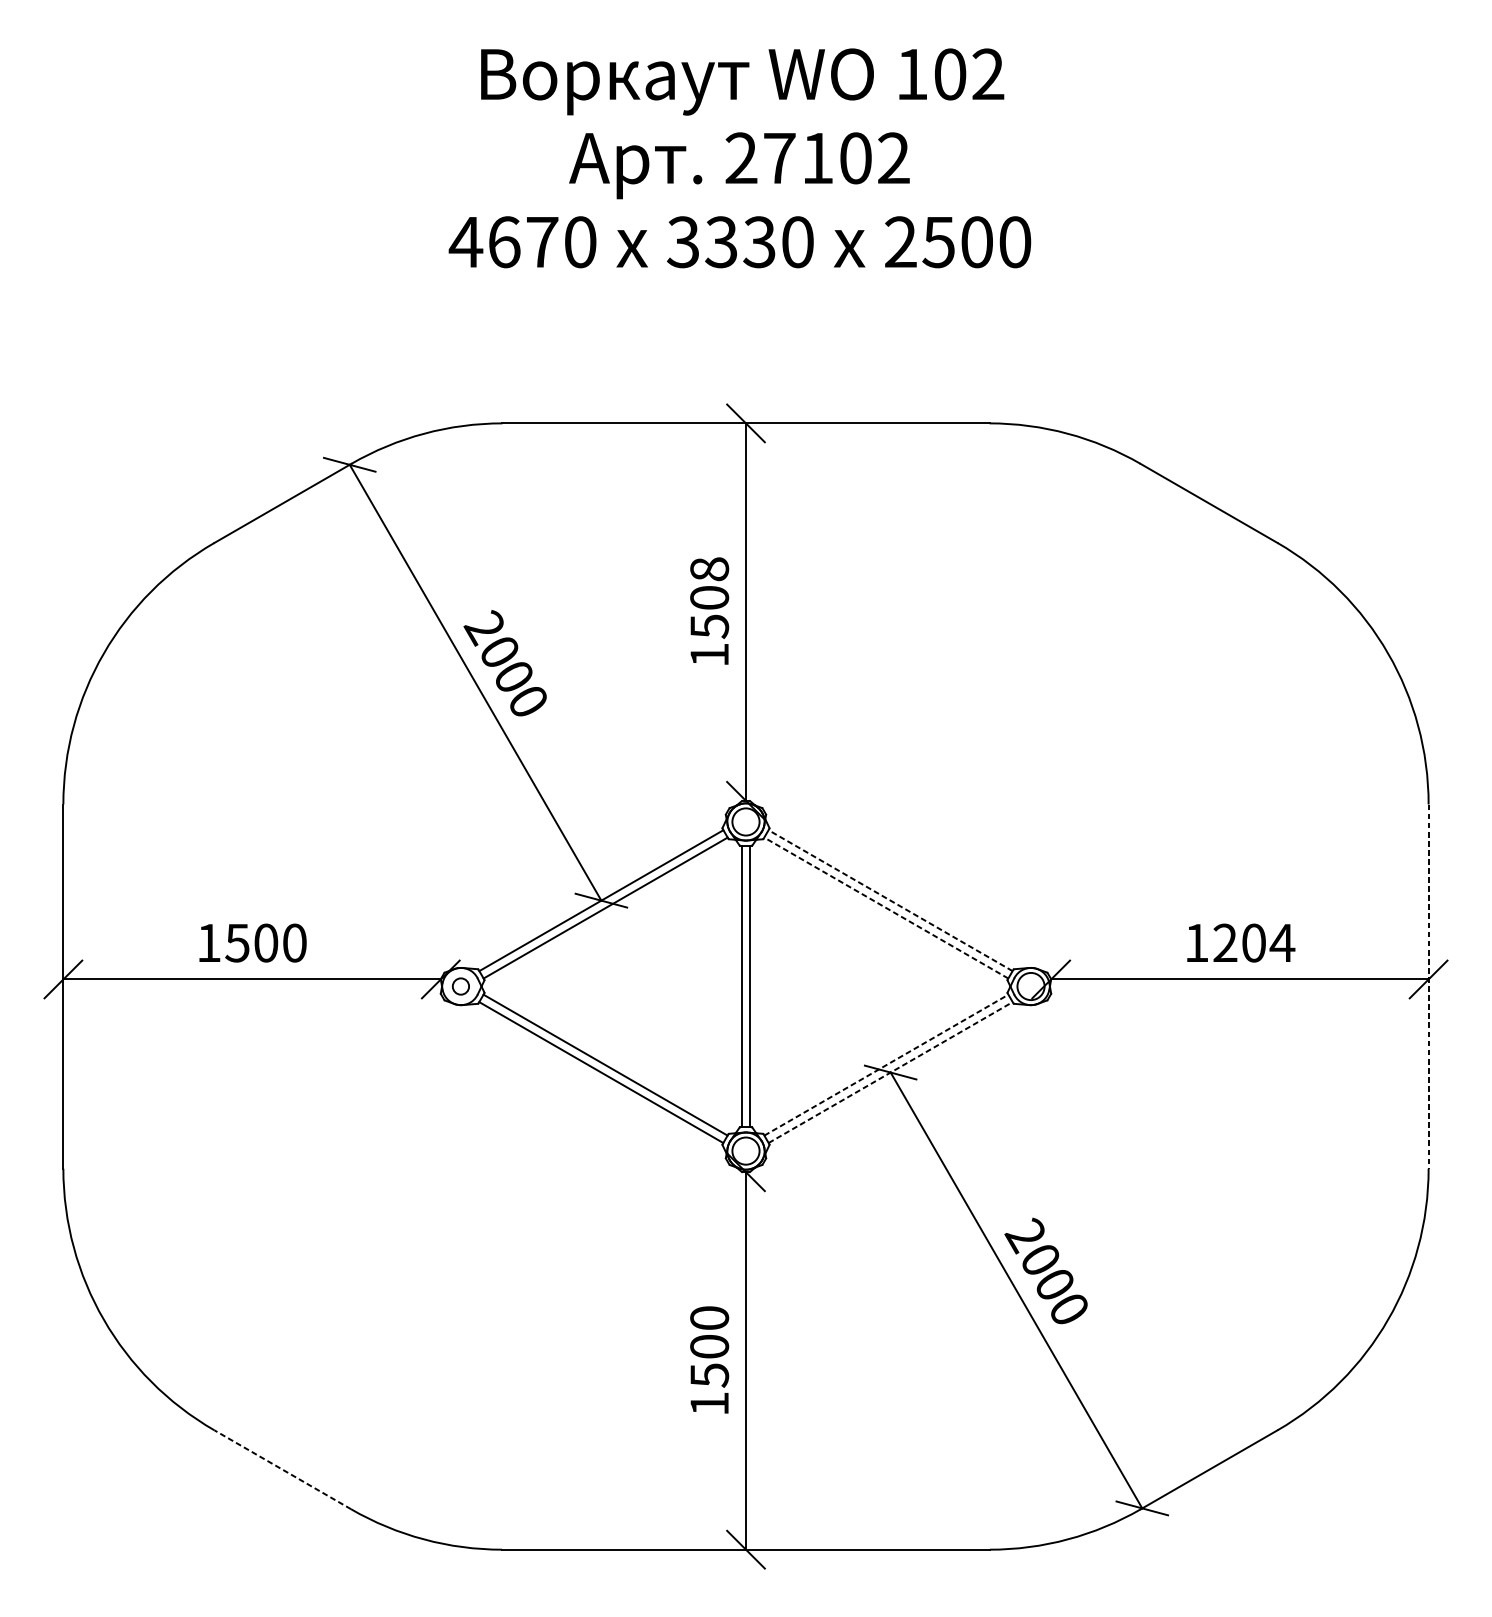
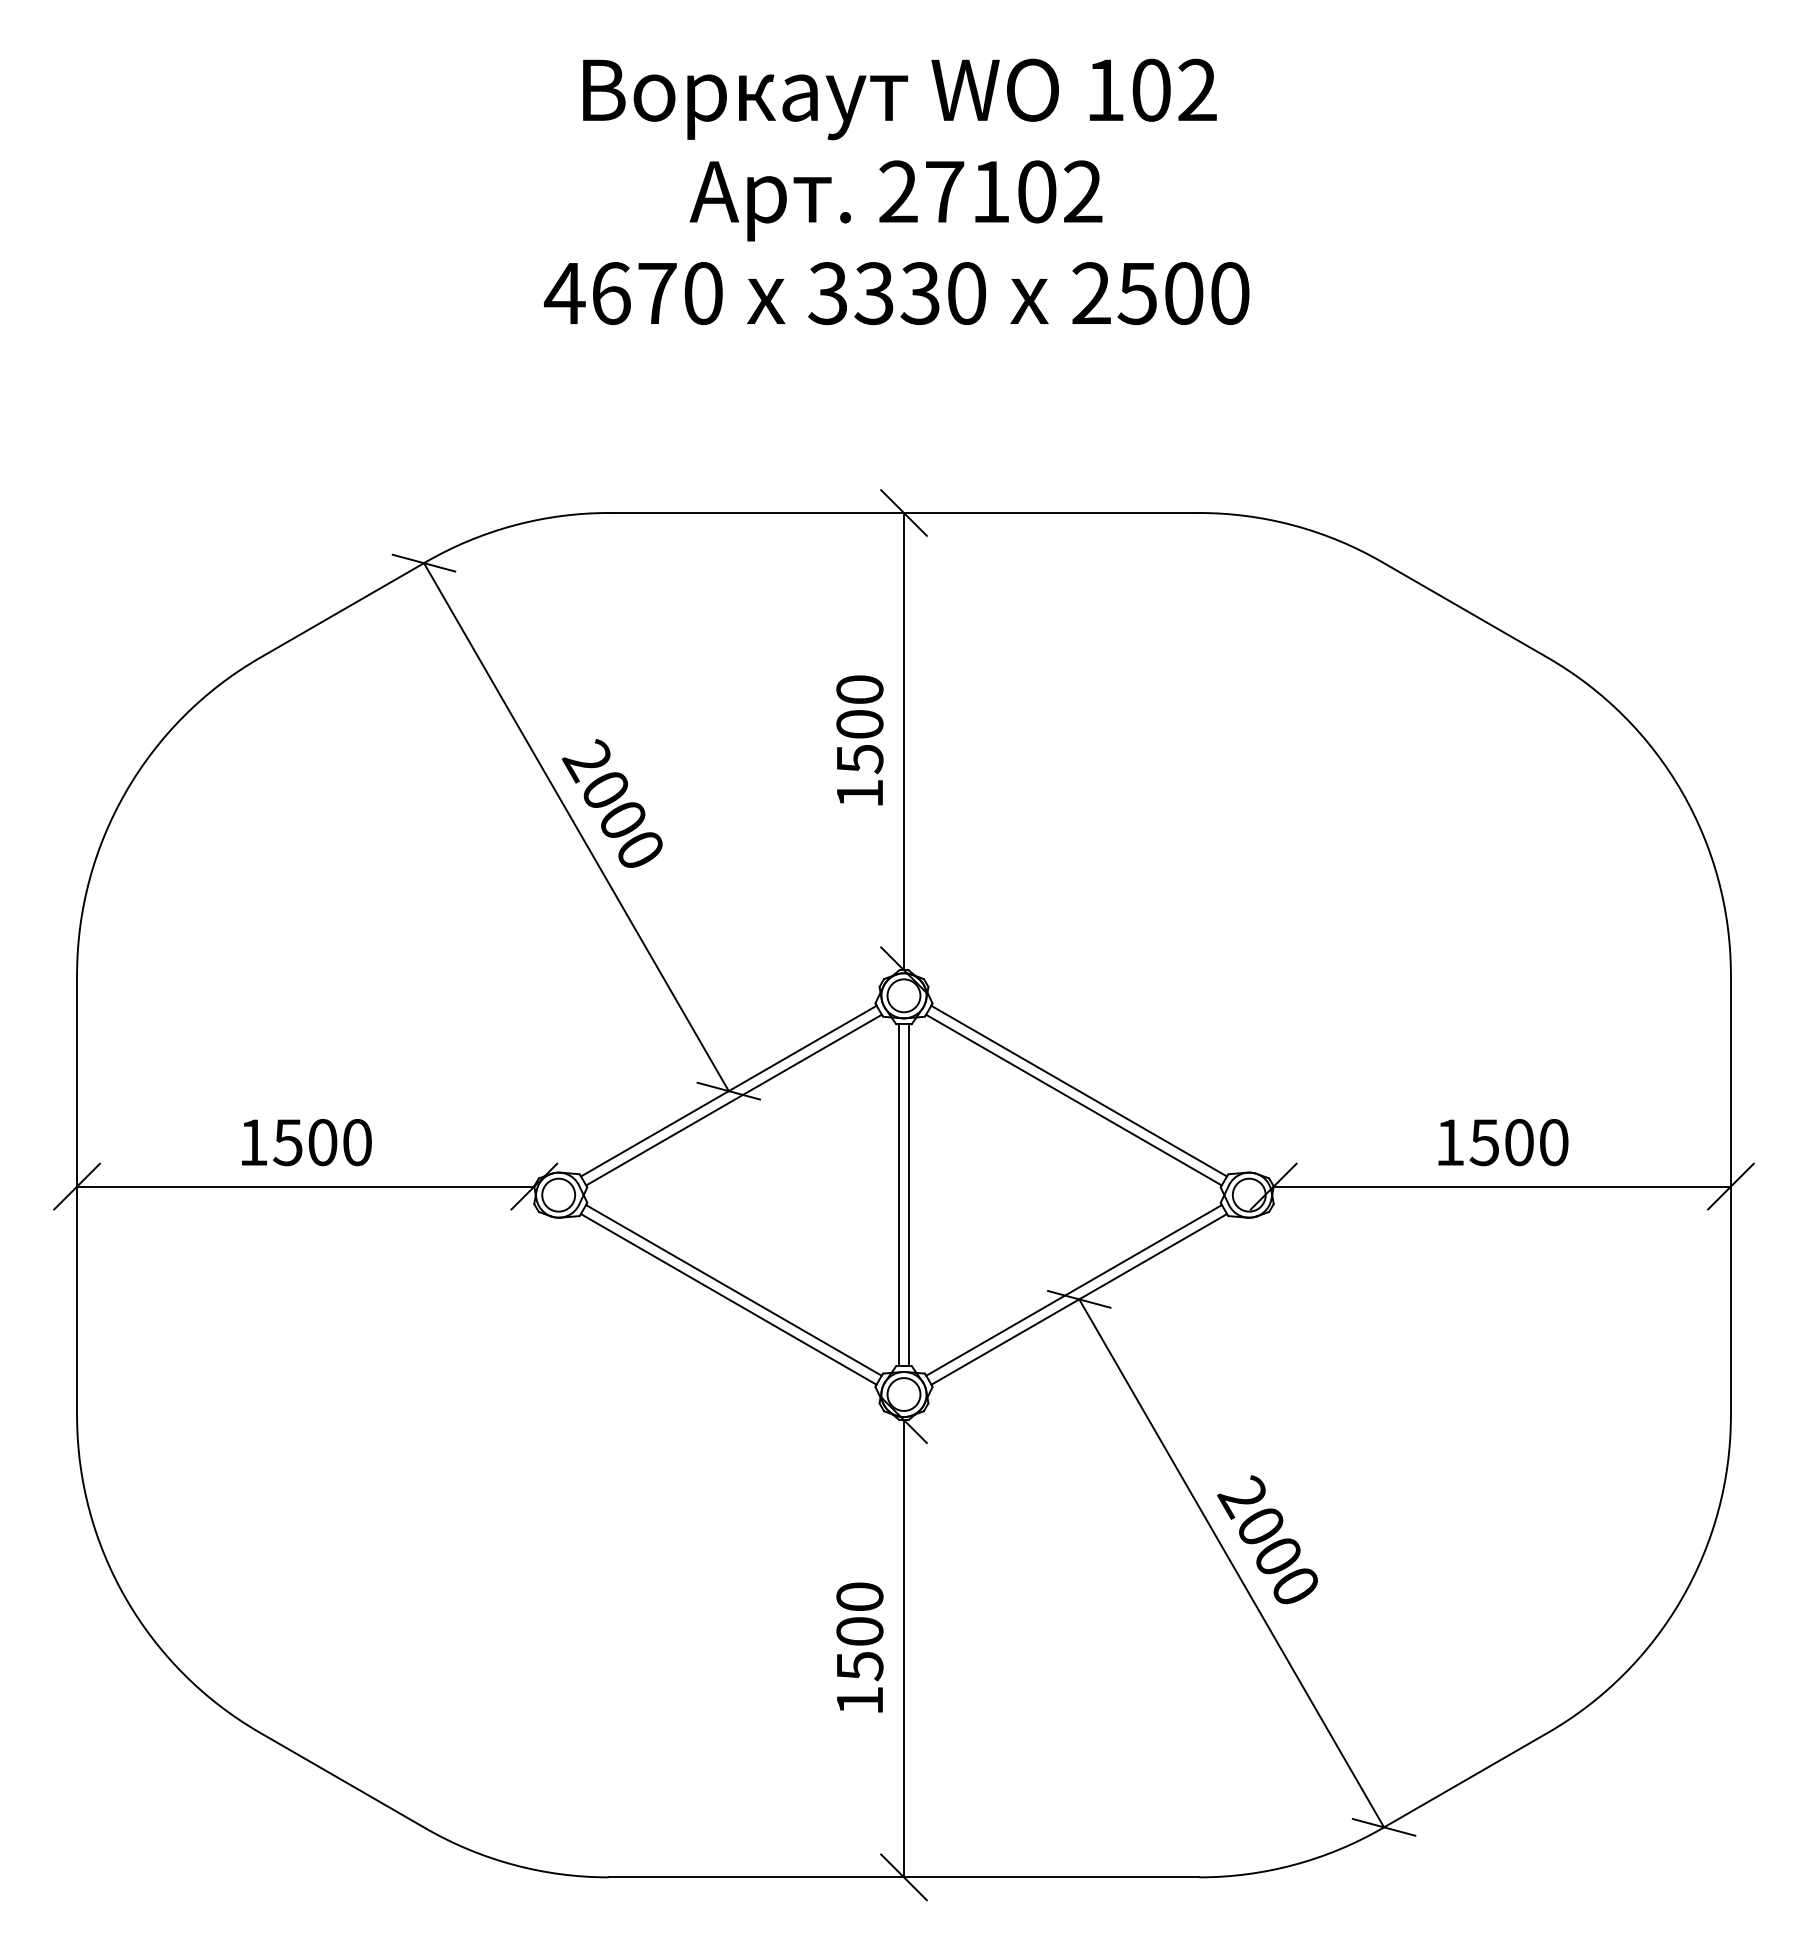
text: (709, 569) -> (859, 689), 1508 -> 1500
line: (890, 900) -> (1079, 1091), dashed -> solid
line: (885, 908) -> (1073, 1100), dashed -> solid
text: (1254, 943) -> (1519, 1142), 1204 -> 1500
circle: (460, 985) -> (558, 1194), size x1.67
line: (1428, 986) -> (1730, 1195), dashed -> solid
line: (886, 1065) -> (1074, 1290), dashed -> solid
line: (890, 1072) -> (1079, 1299), dashed -> solid
line: (282, 1469) -> (342, 1780), dashed -> solid

